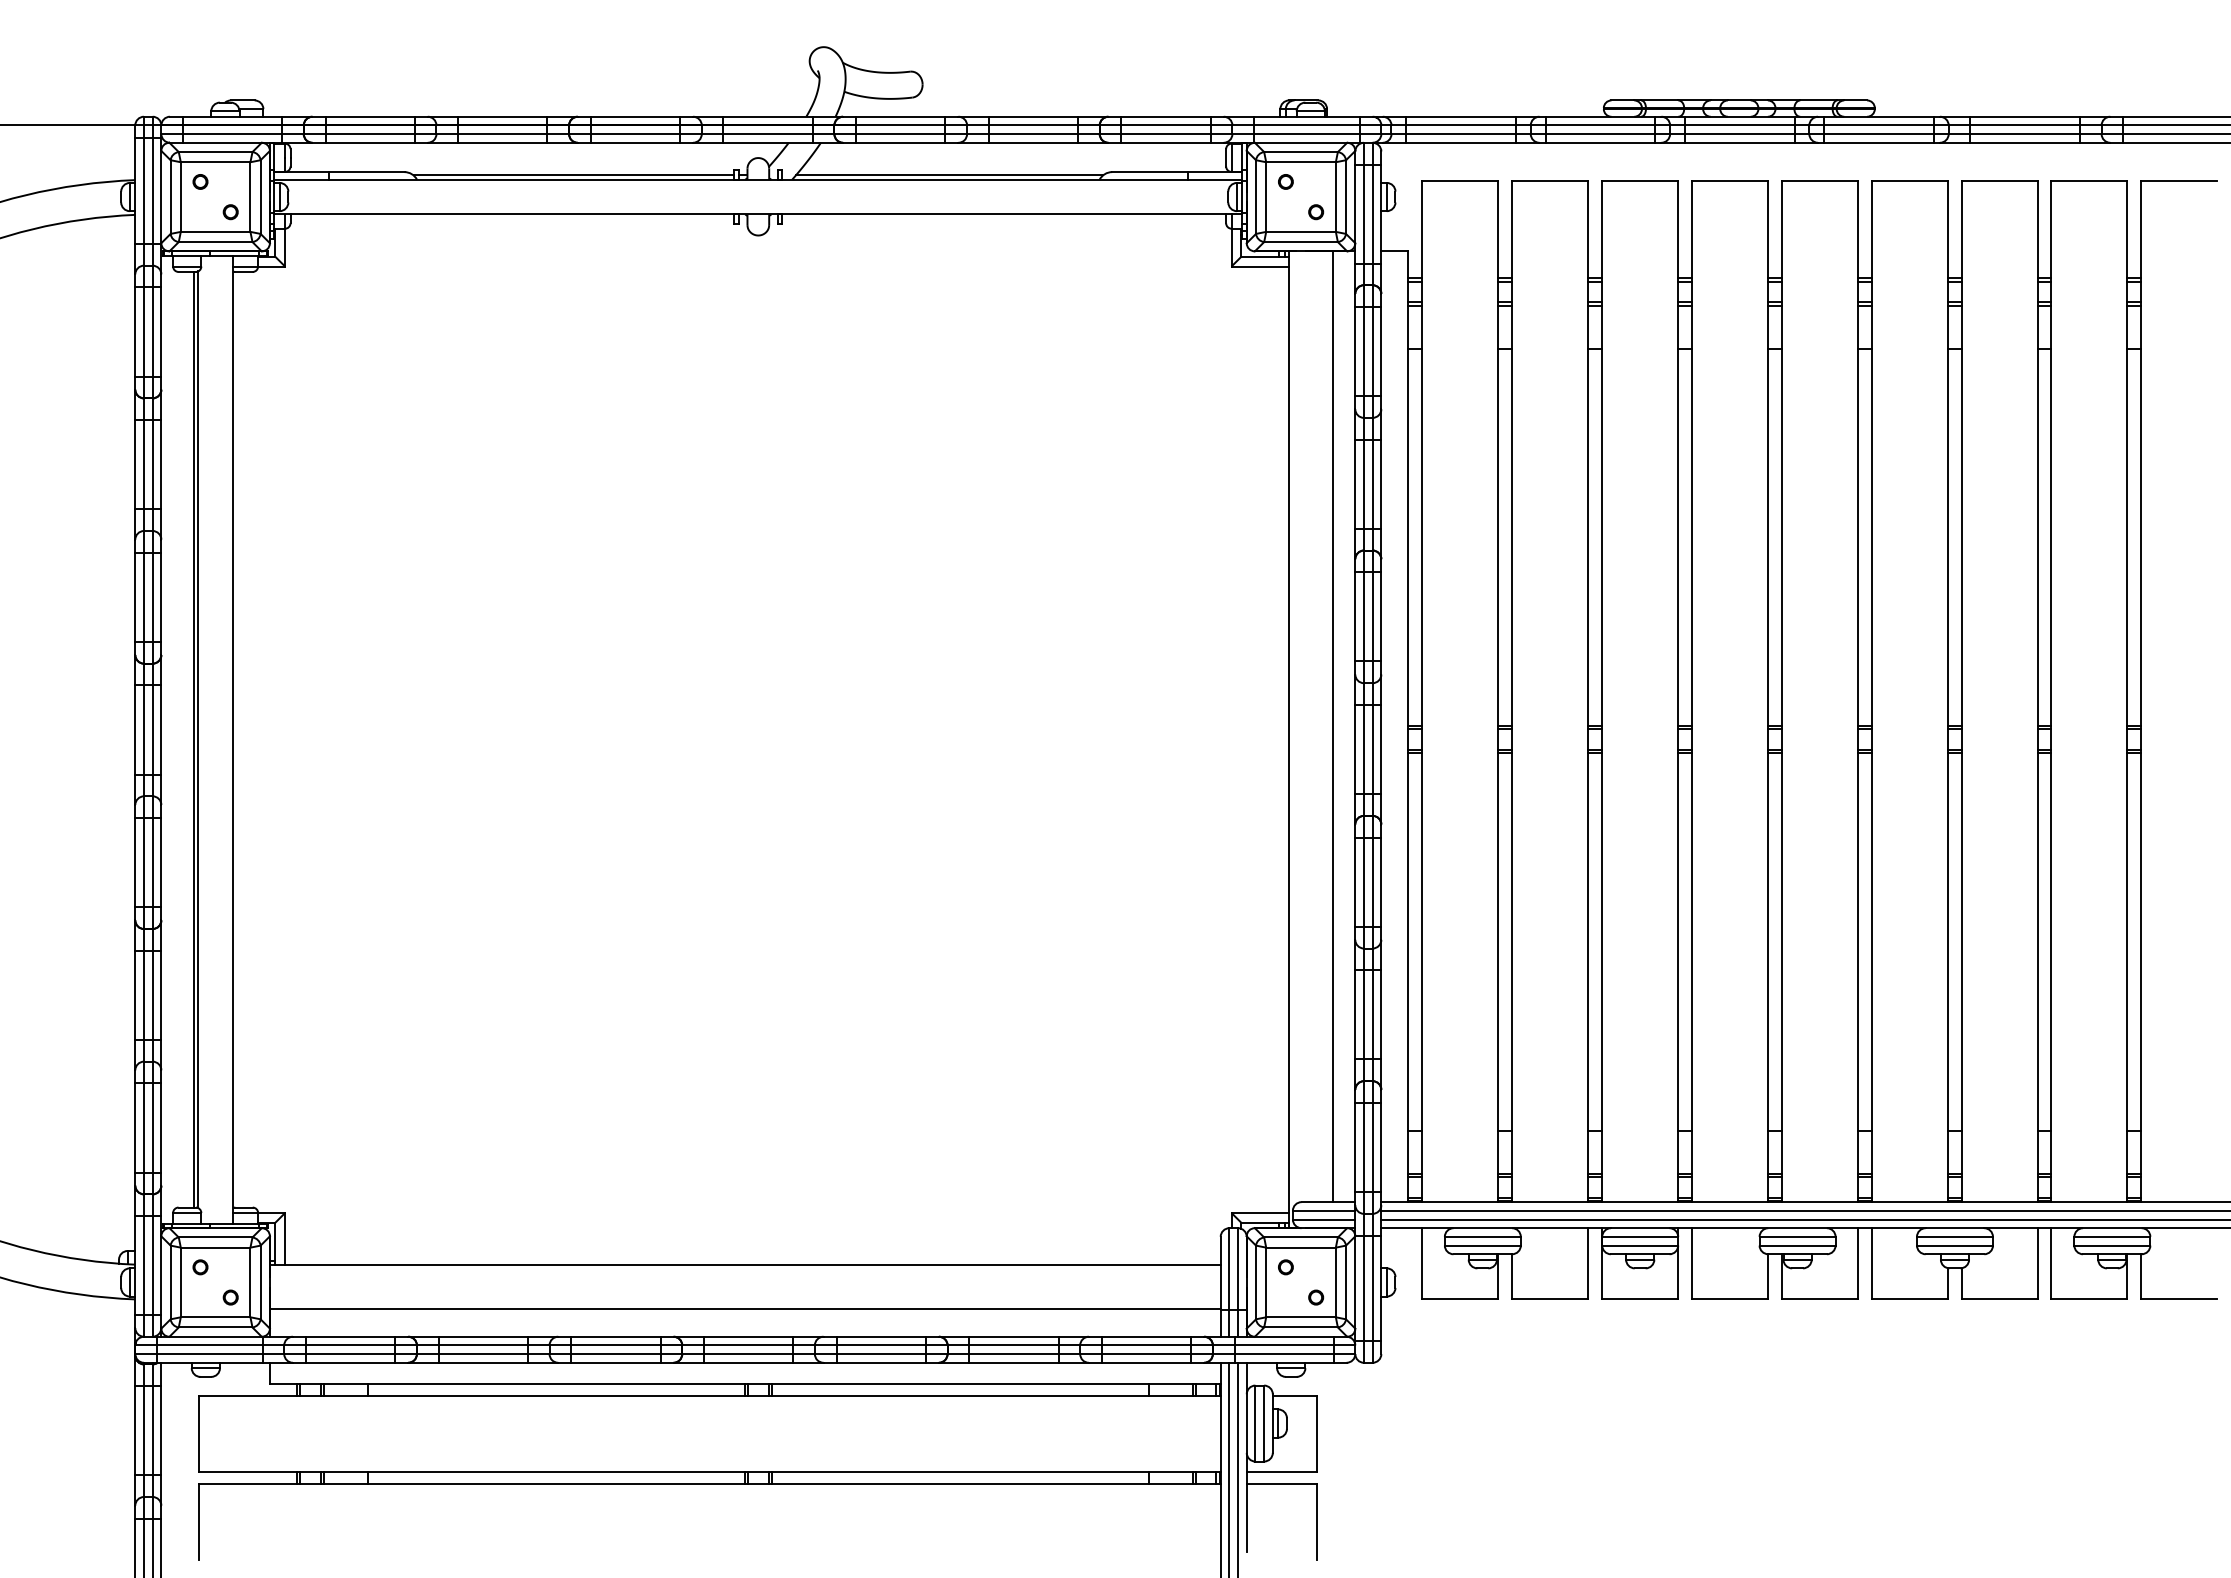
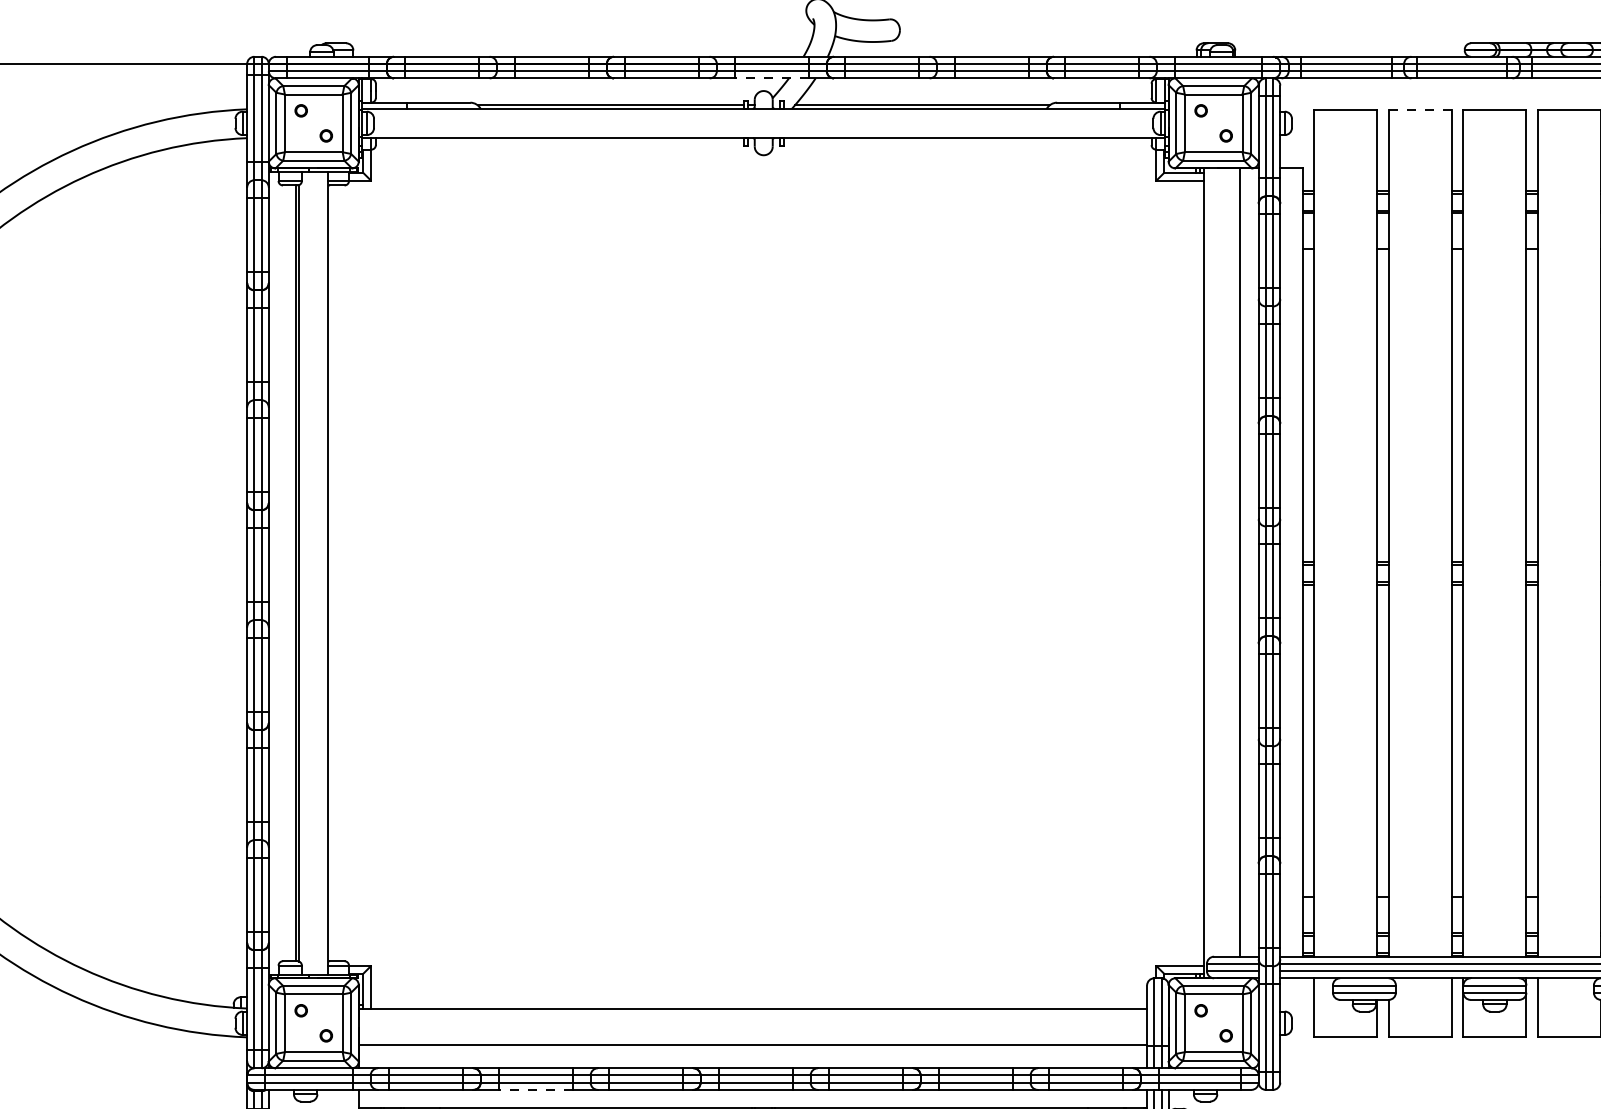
line: (768, 142) -> (772, 78), solid -> dashed
line: (1550, 180) -> (1420, 109), solid -> dashed
line: (483, 1362) -> (535, 1089), solid -> dashed

